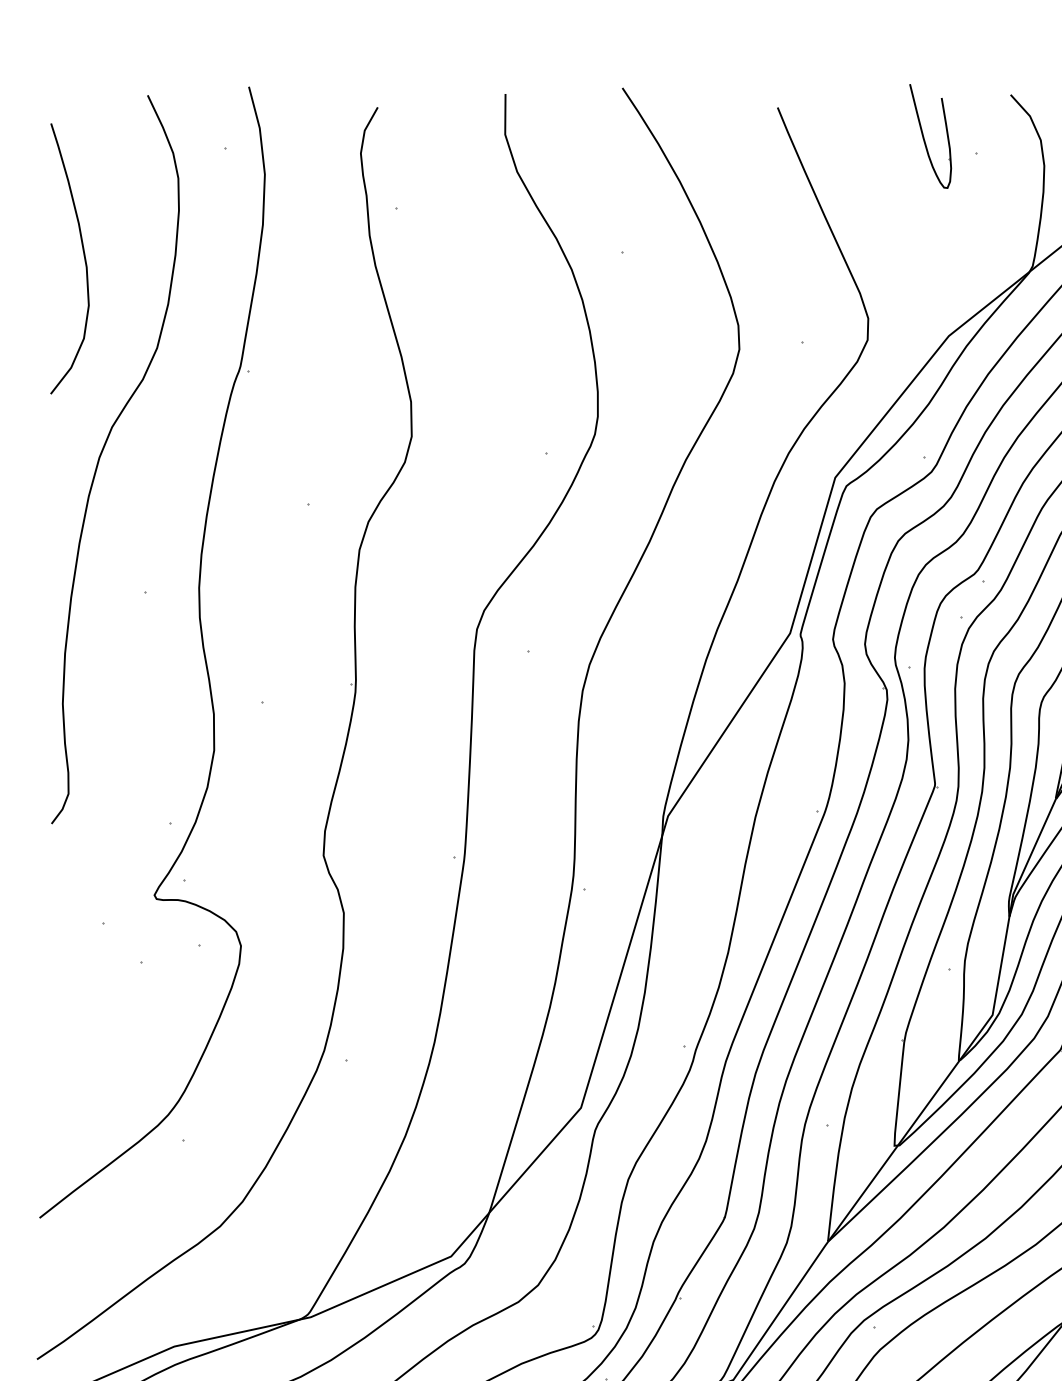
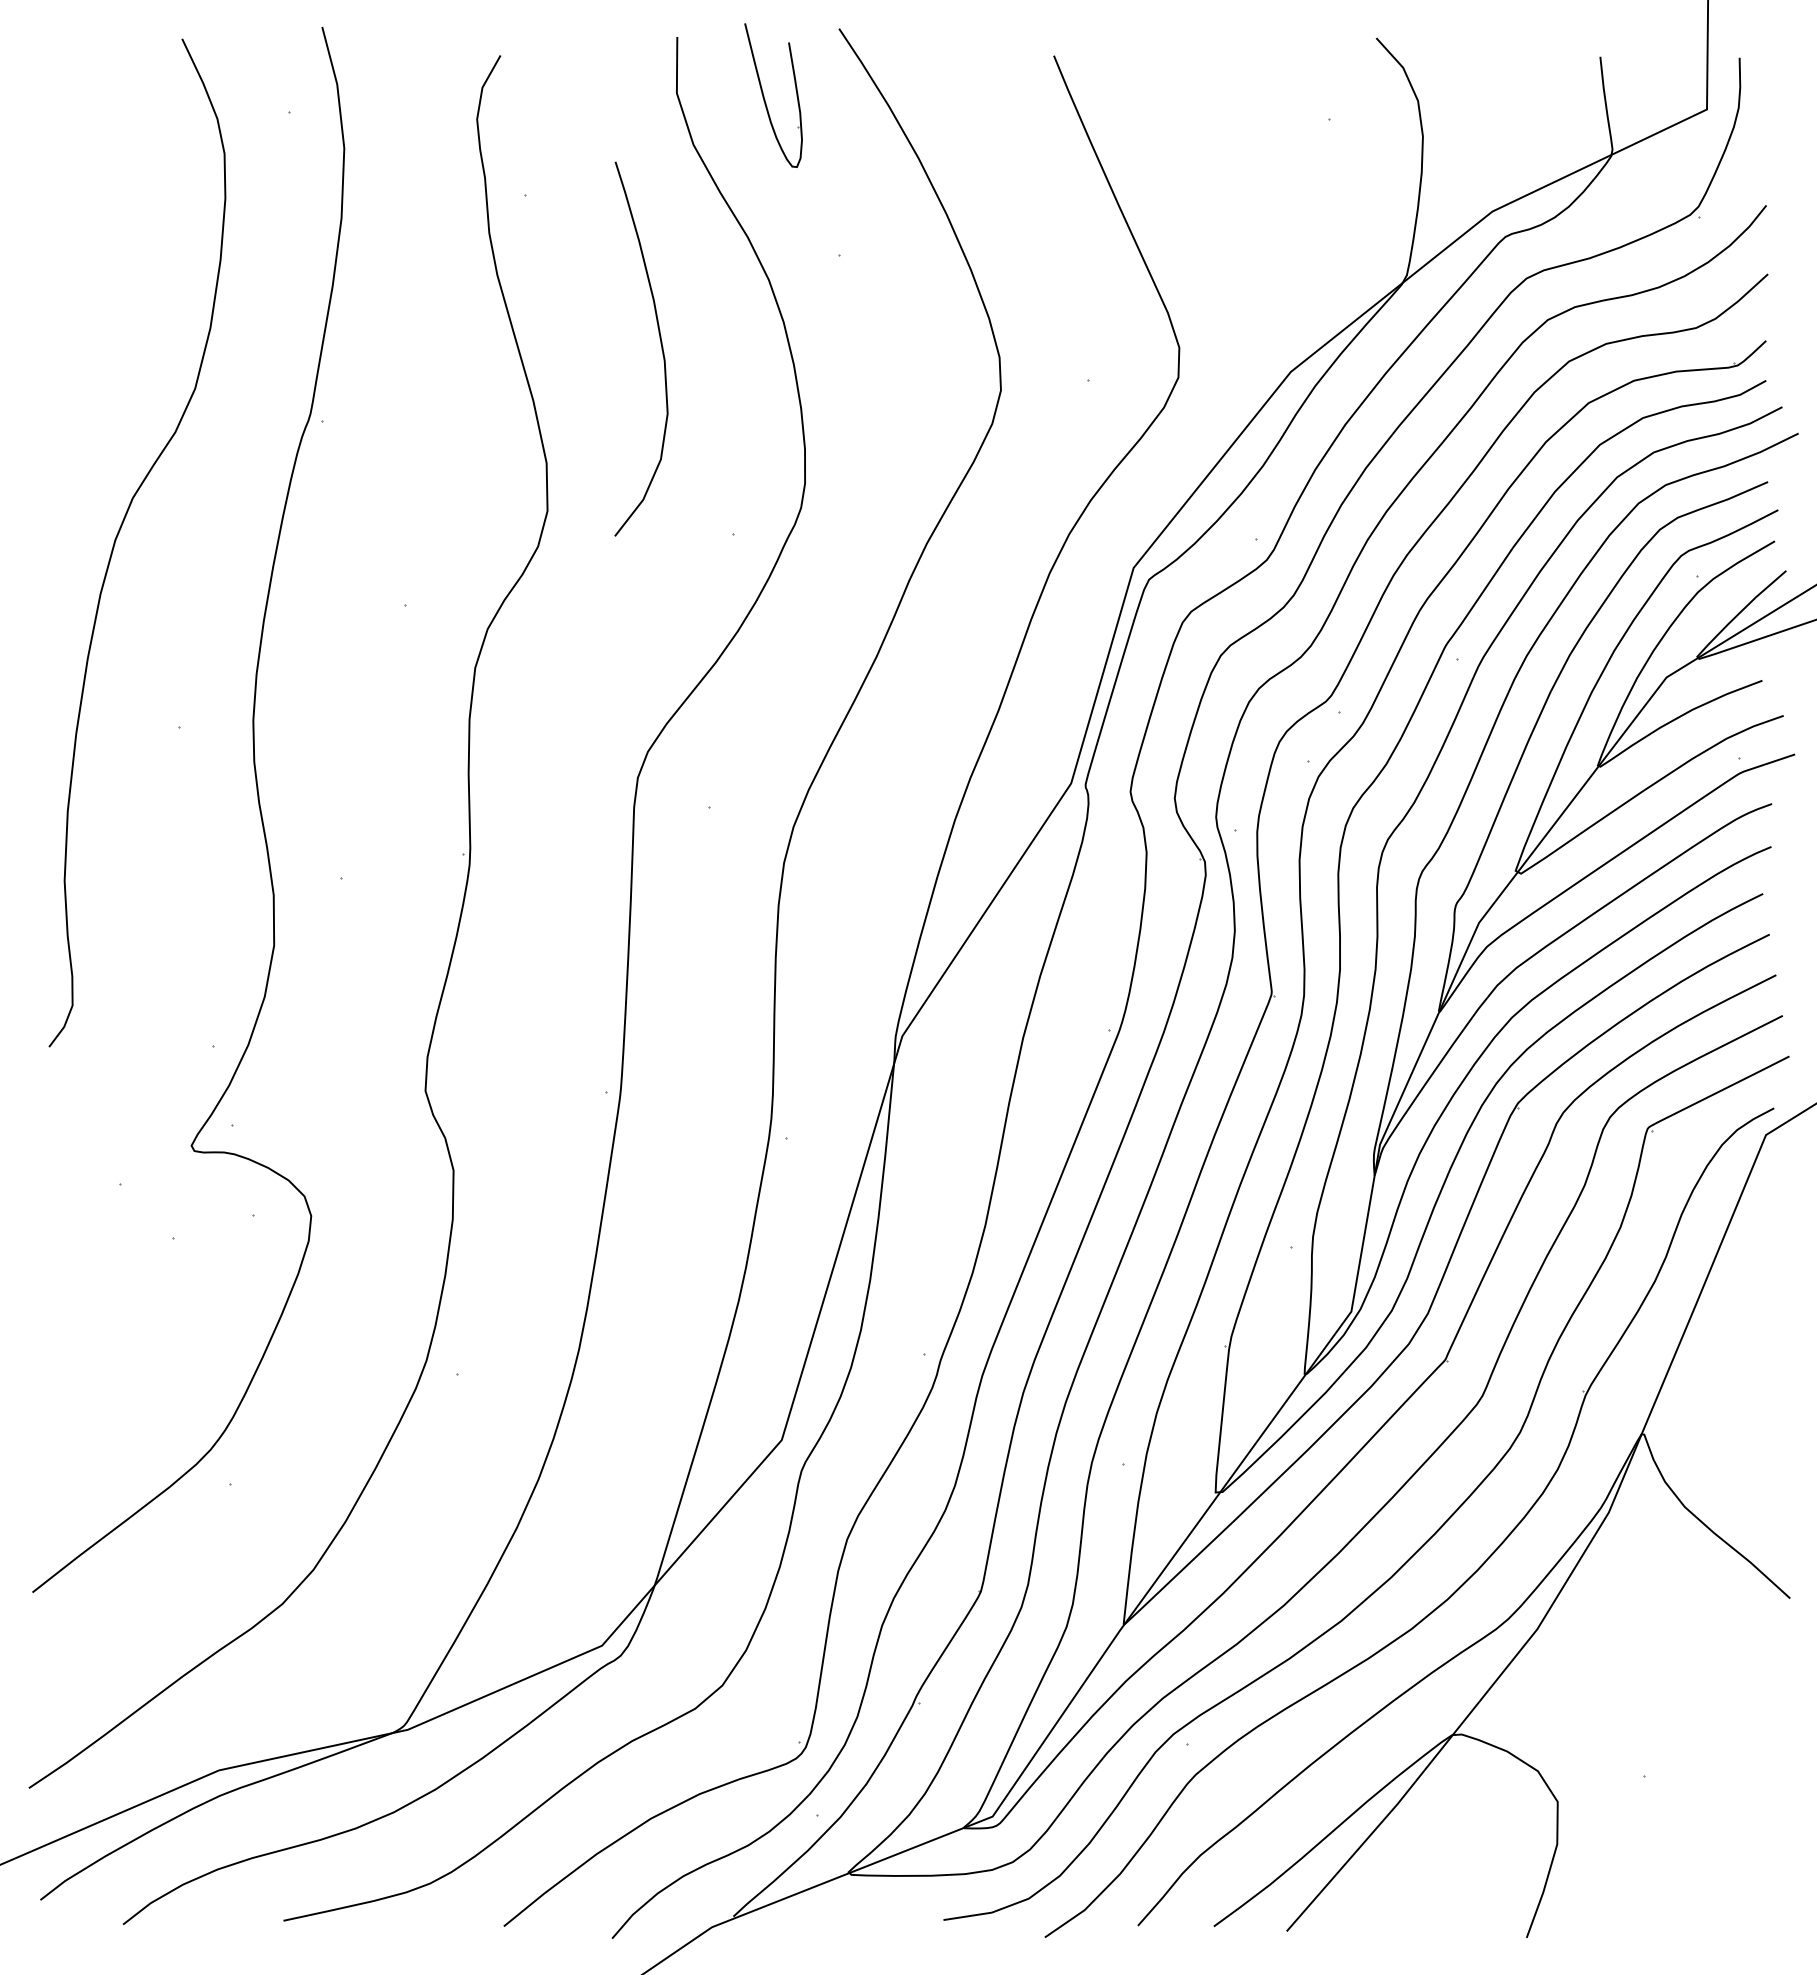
part: (924, 139) -> (765, 99), moved
curve: (83, 255) -> (660, 344), moved

